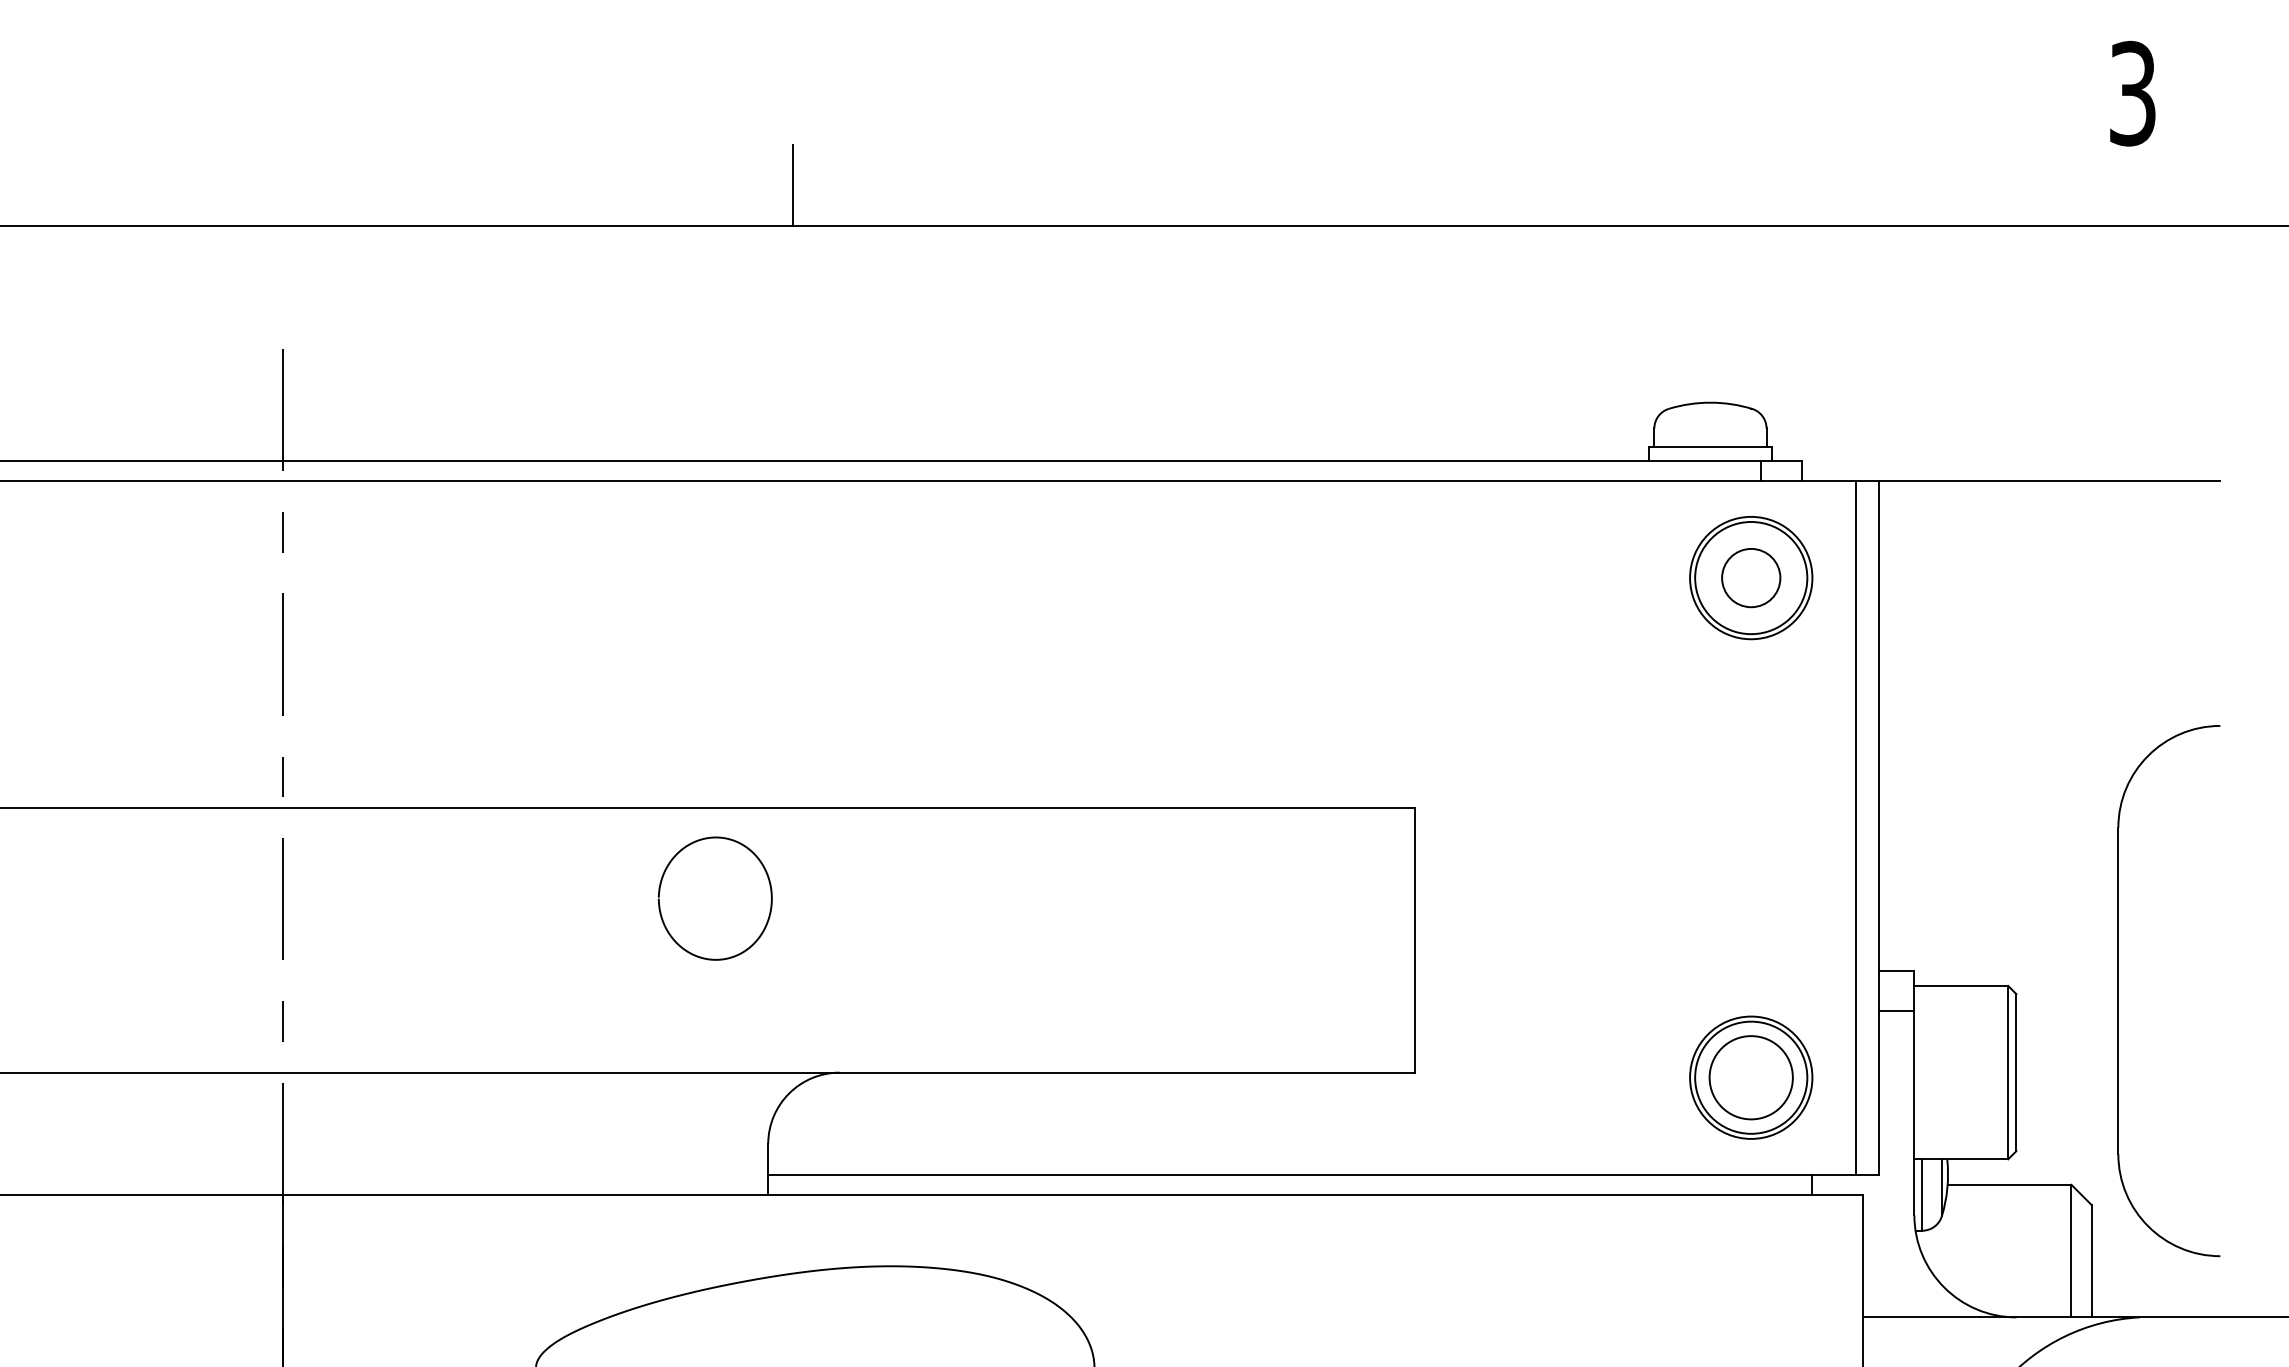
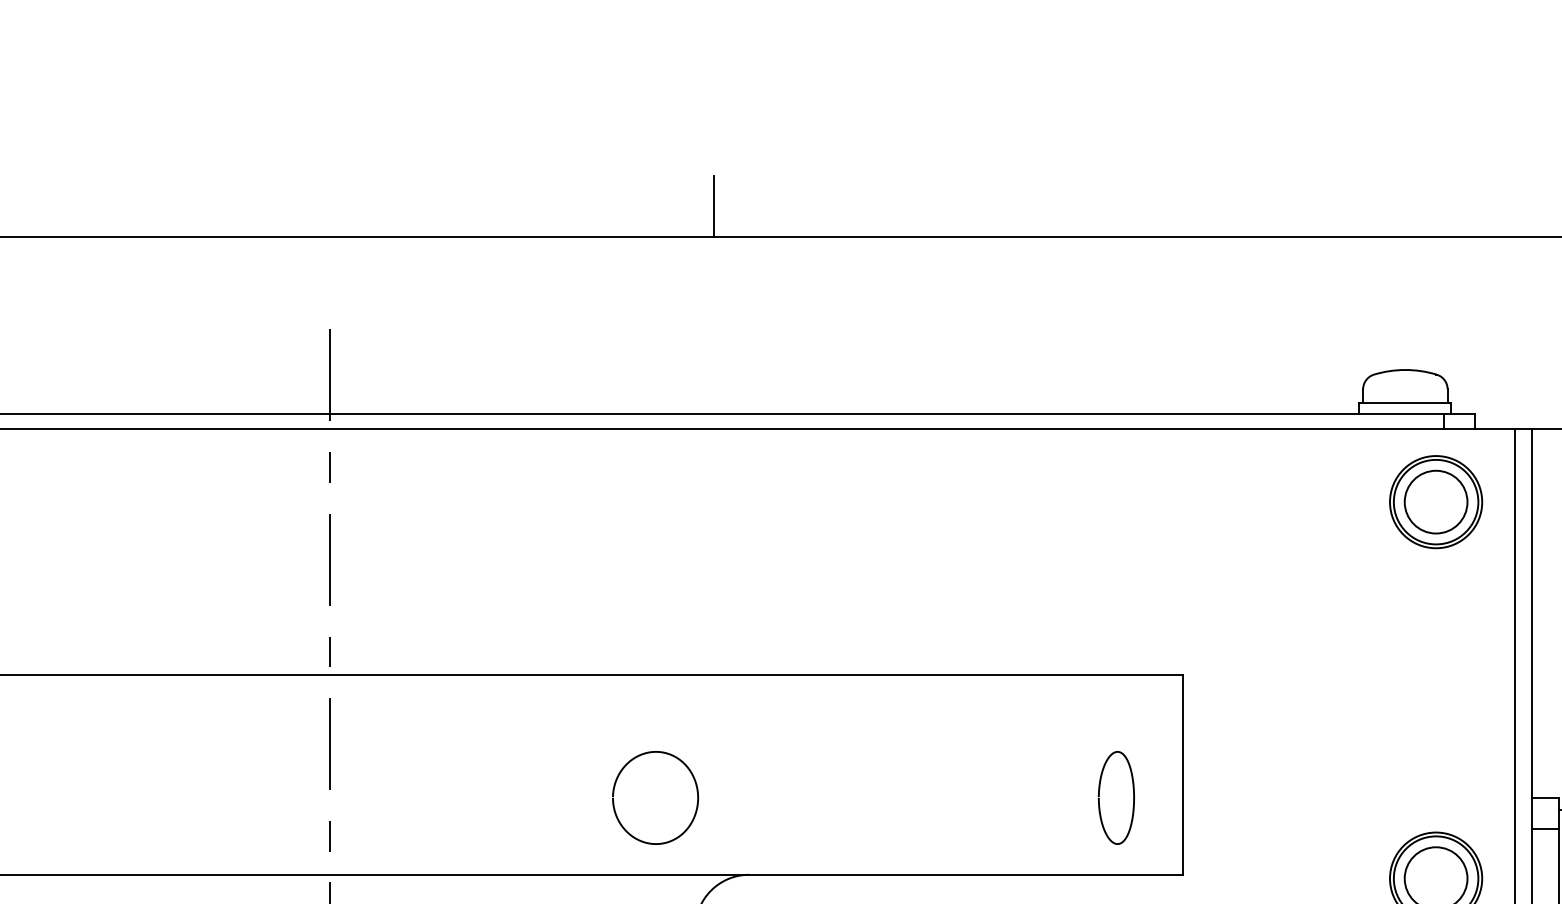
circle: (1750, 577) -> (1435, 501), size x1.43
curve: (660, 891) -> (614, 792), moved
curve: (1304, 970) -> (1099, 797), added

